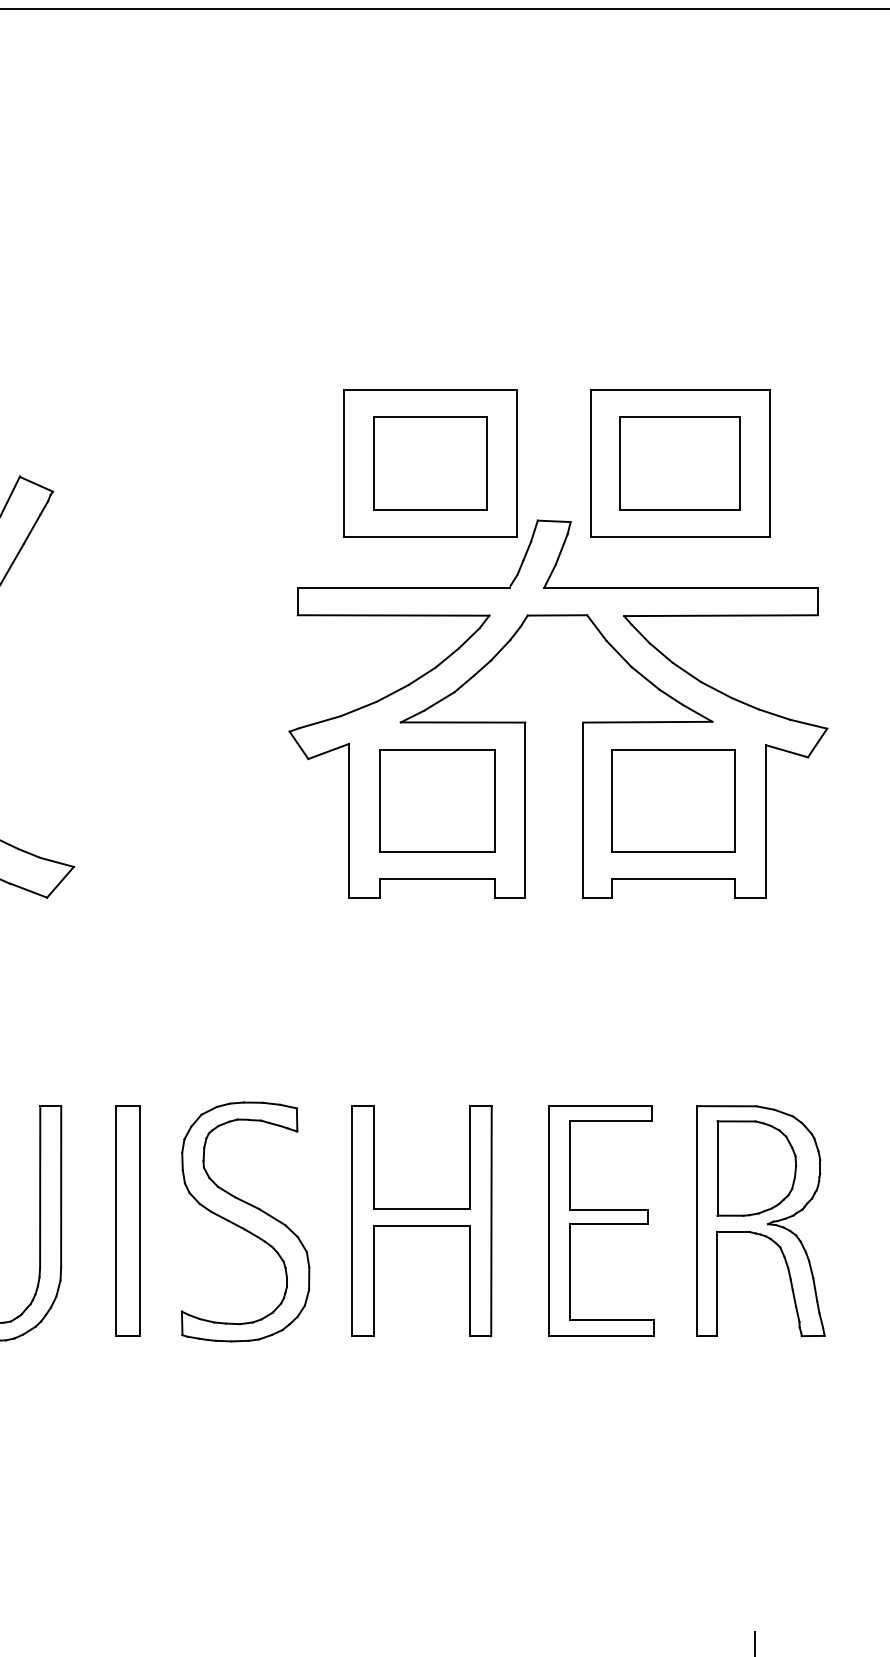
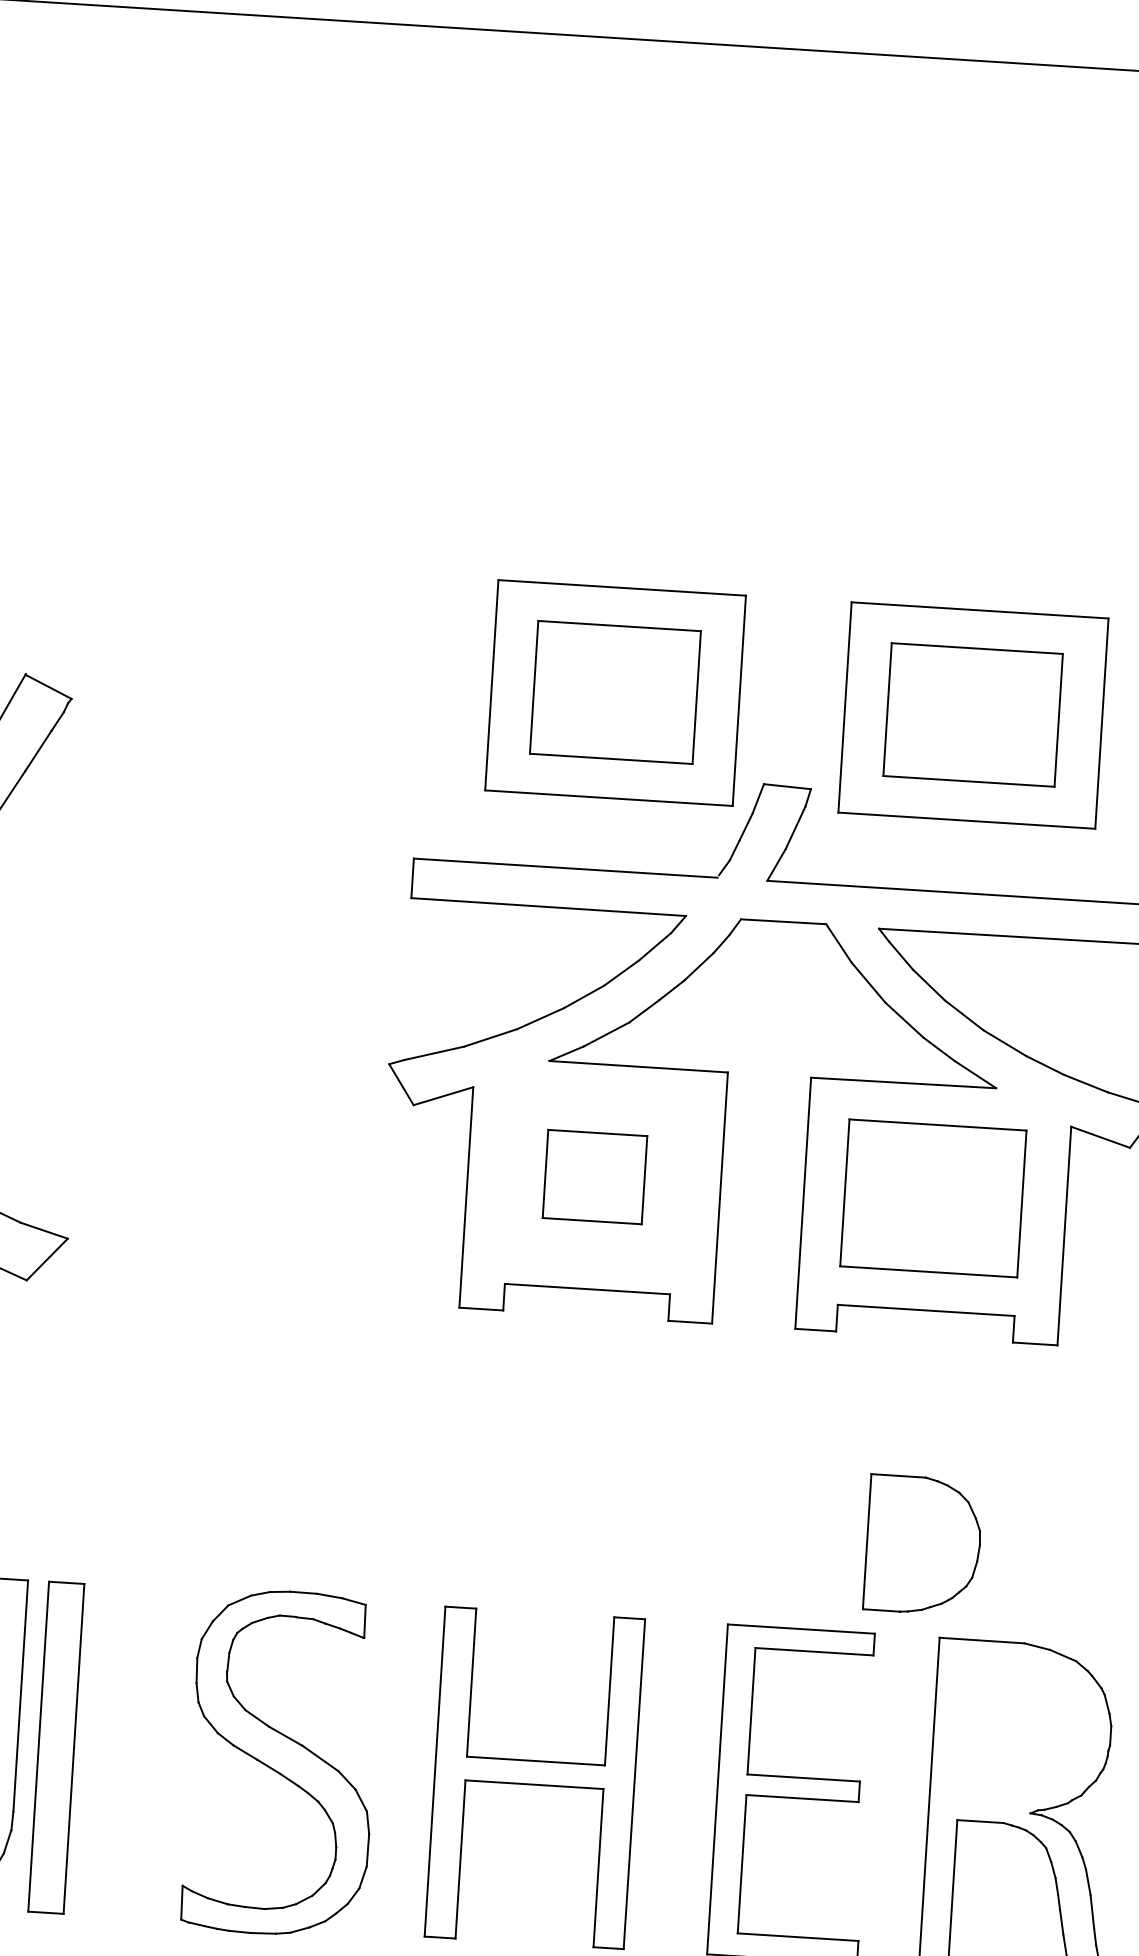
part: (437, 800) -> (594, 1176), size x0.6
part: (756, 1168) -> (922, 1545), moved
part: (127, 1220) -> (55, 1746), moved

